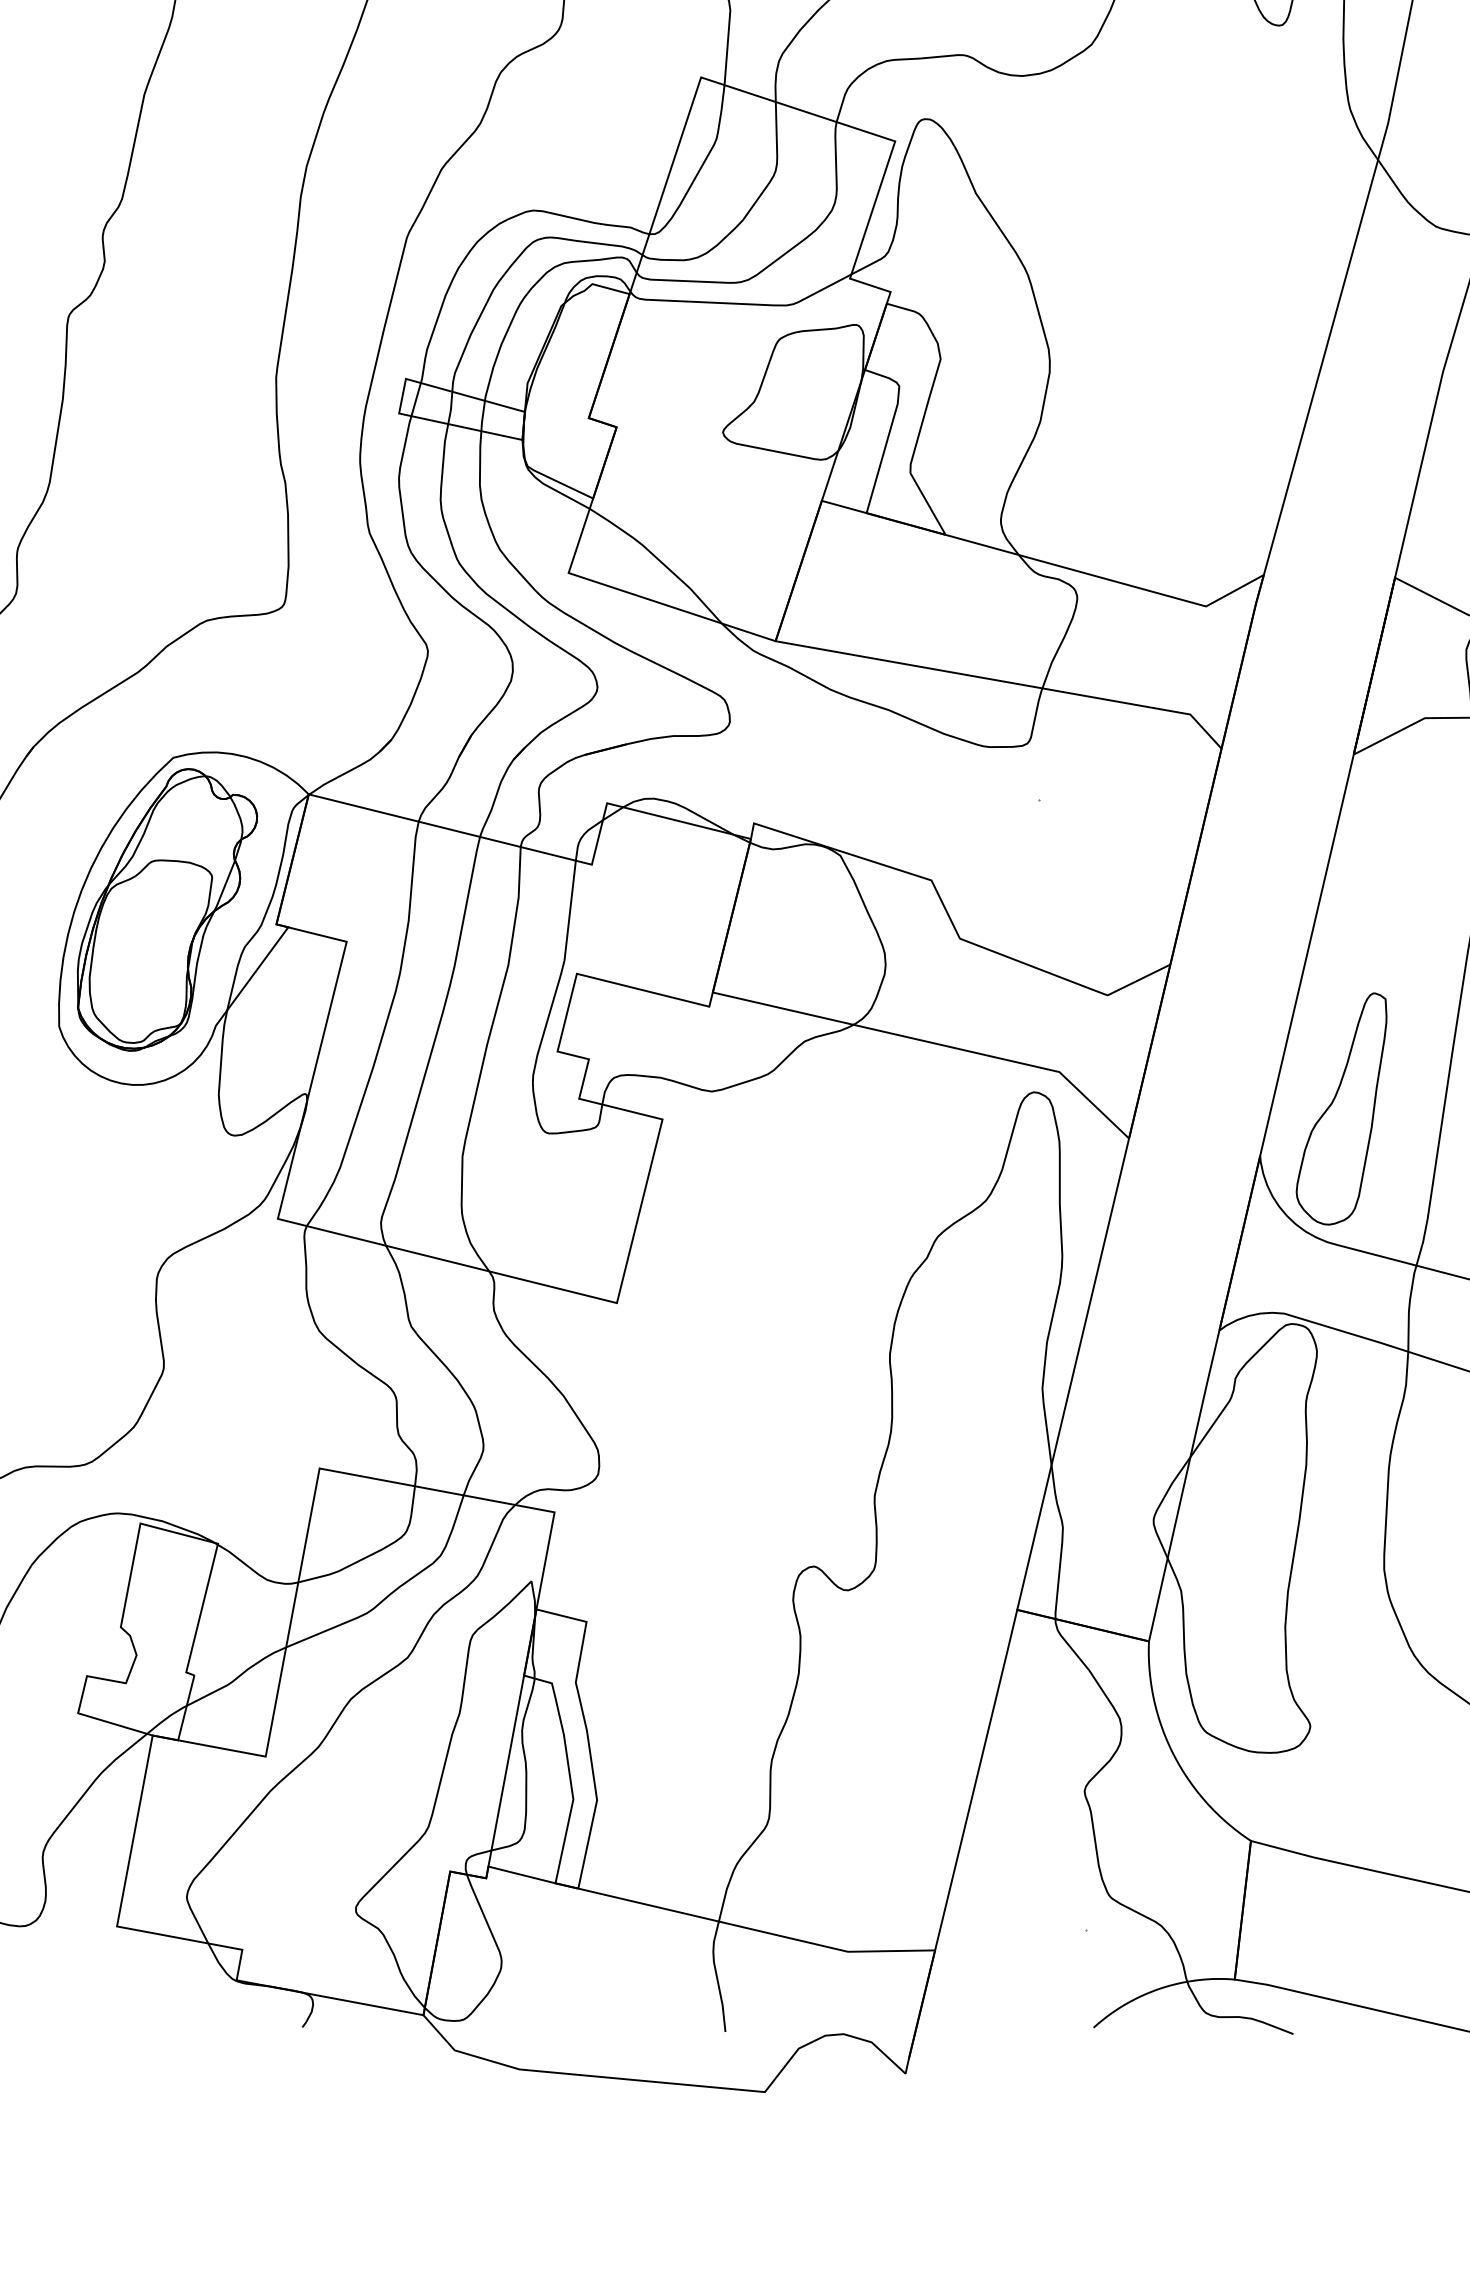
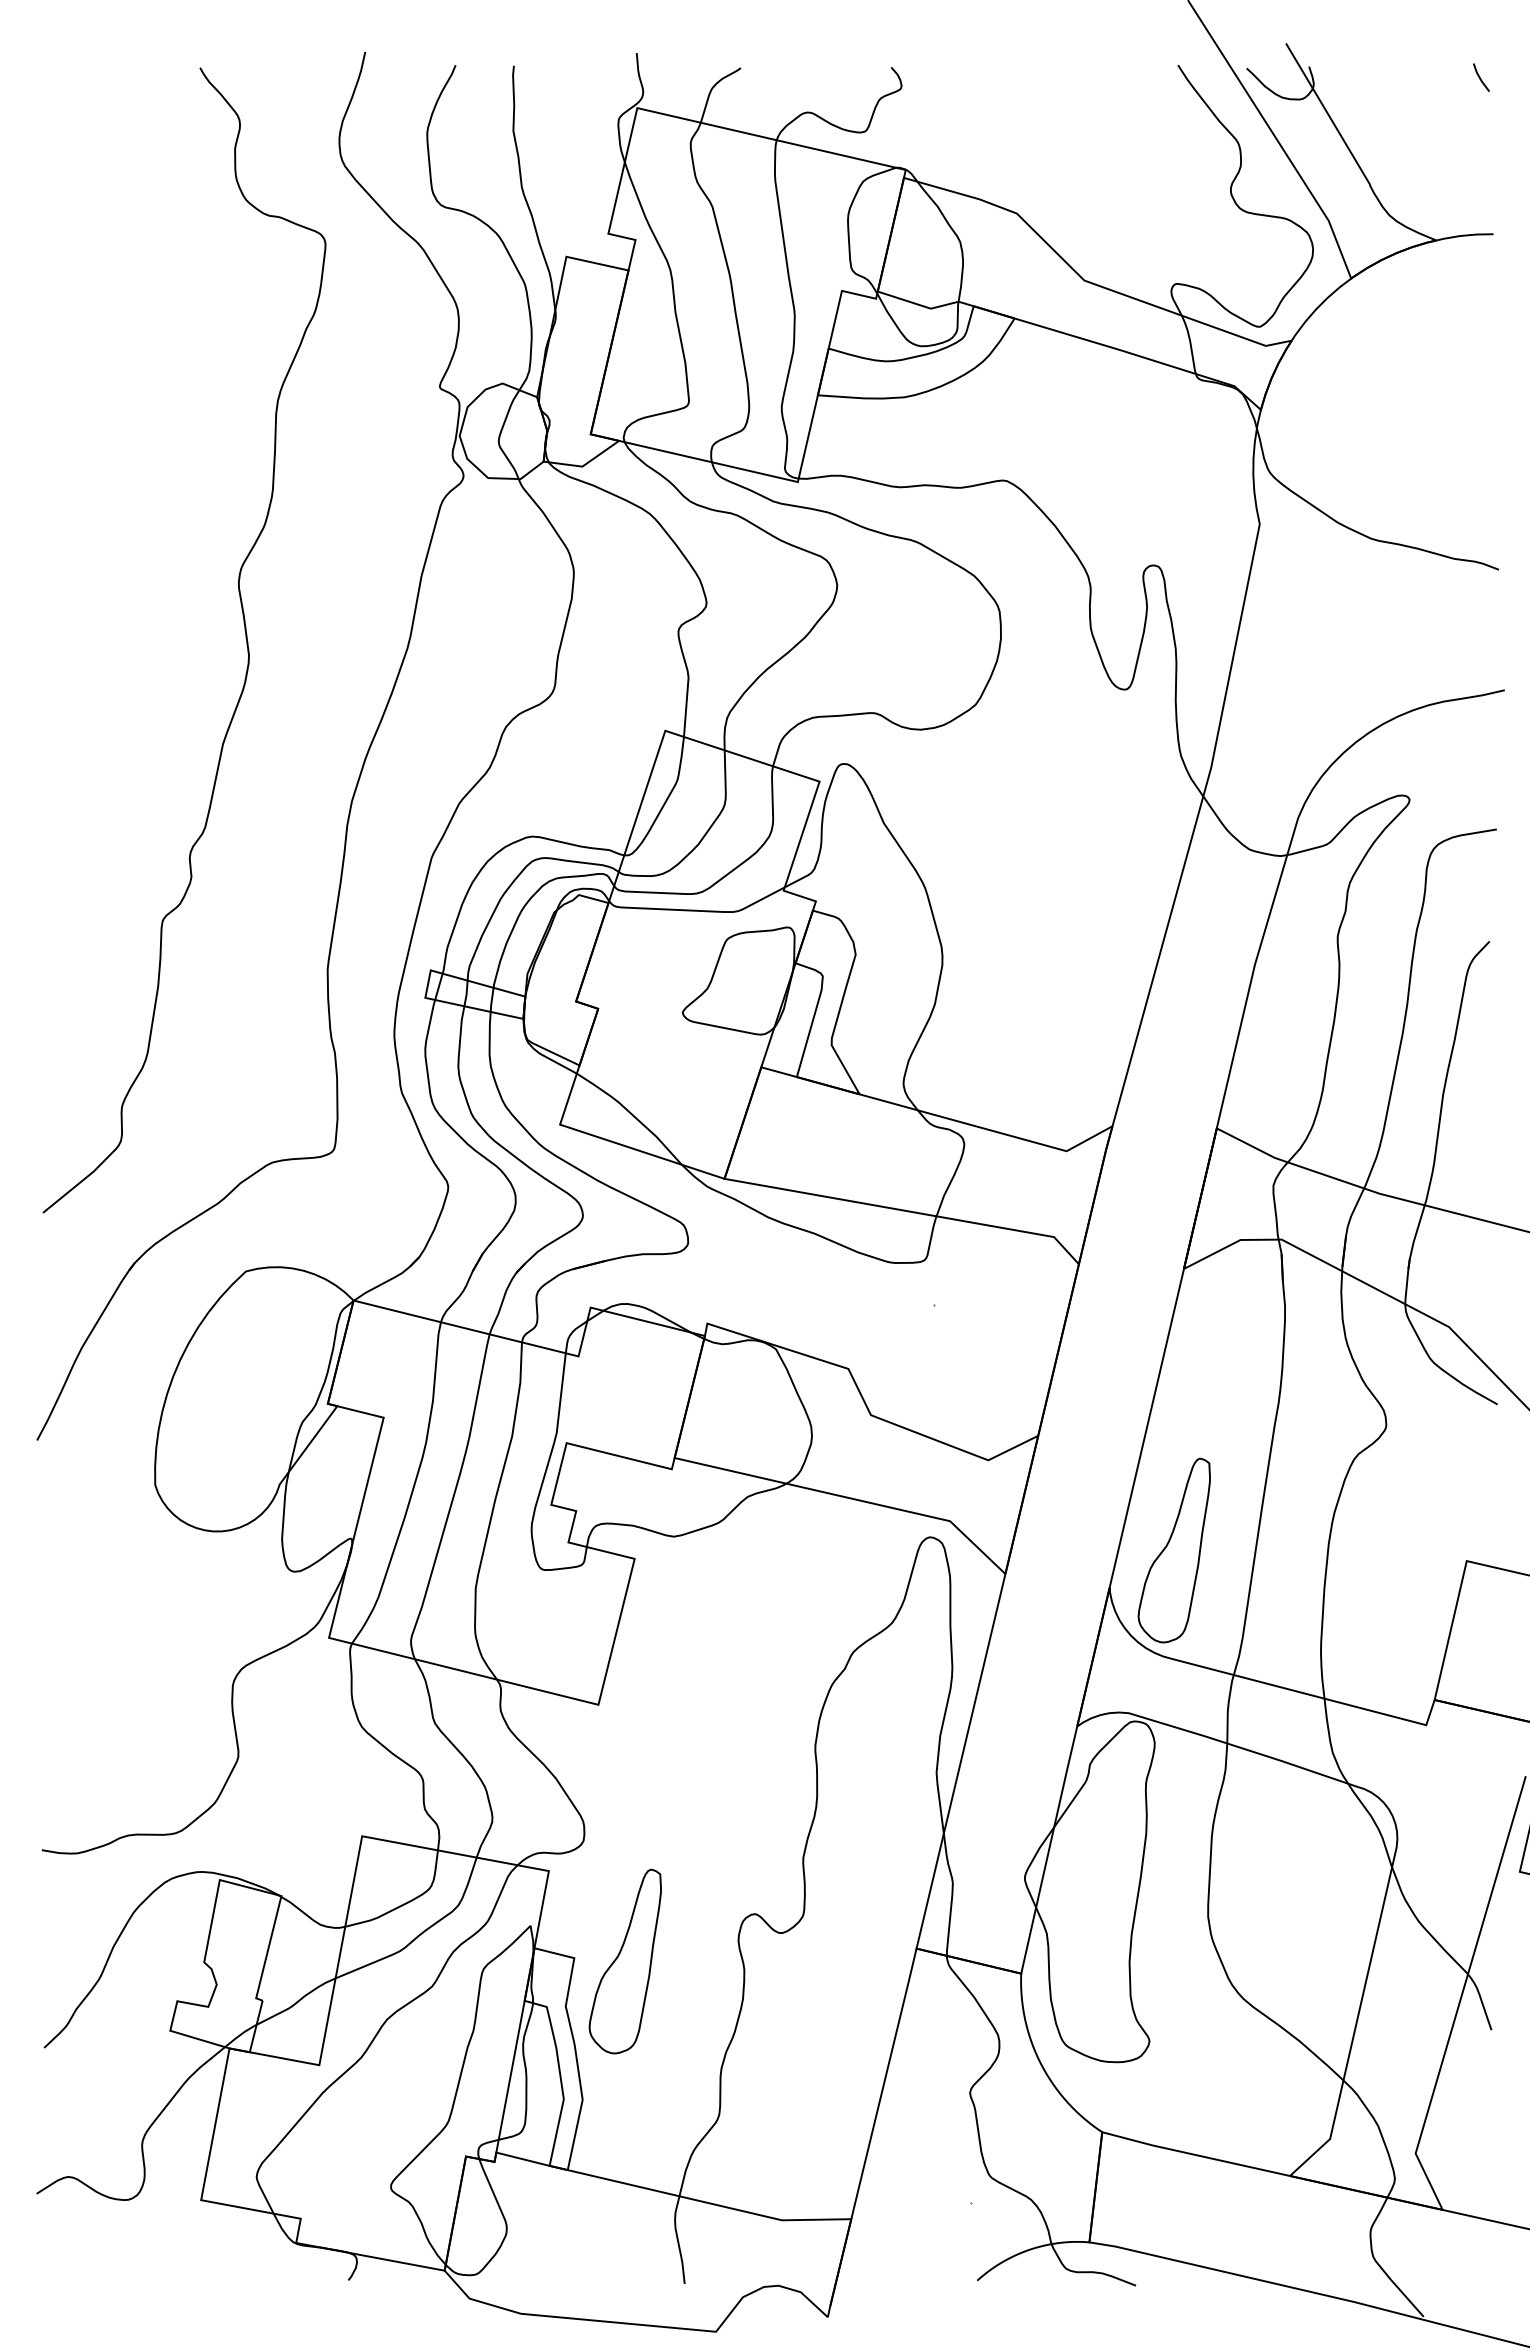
part: (167, 910) -> (241, 1392), removed
part: (649, 1626) -> (624, 1961), added

